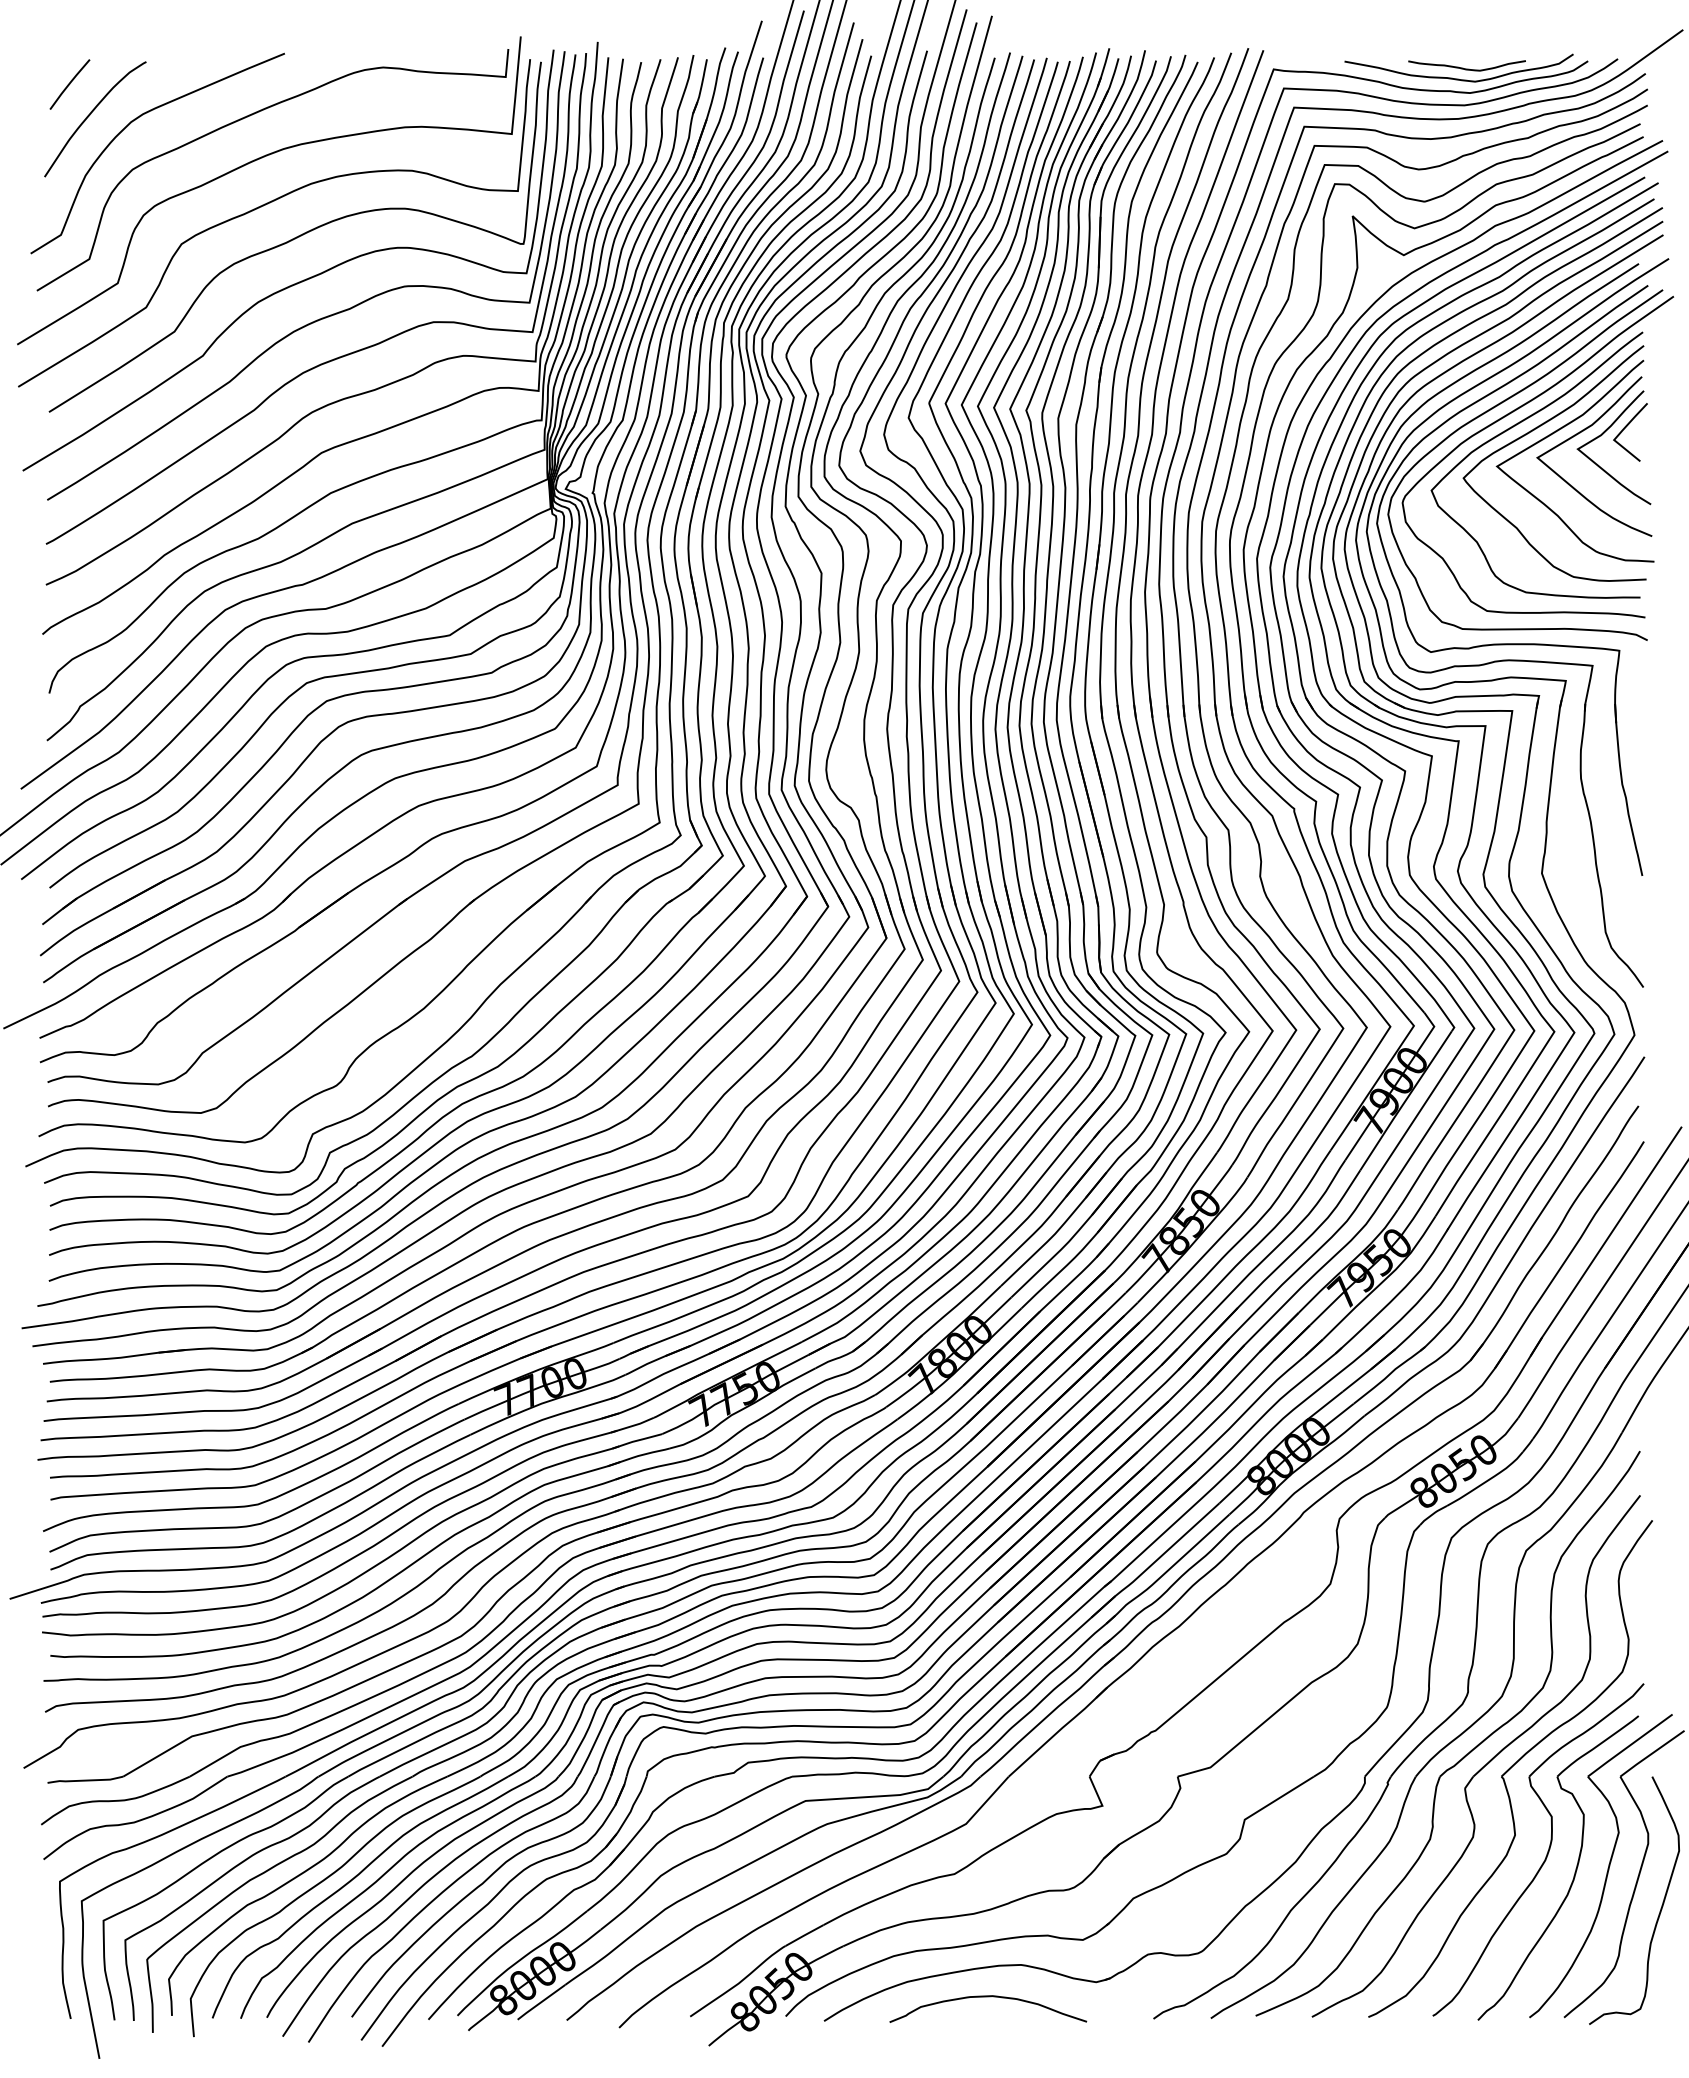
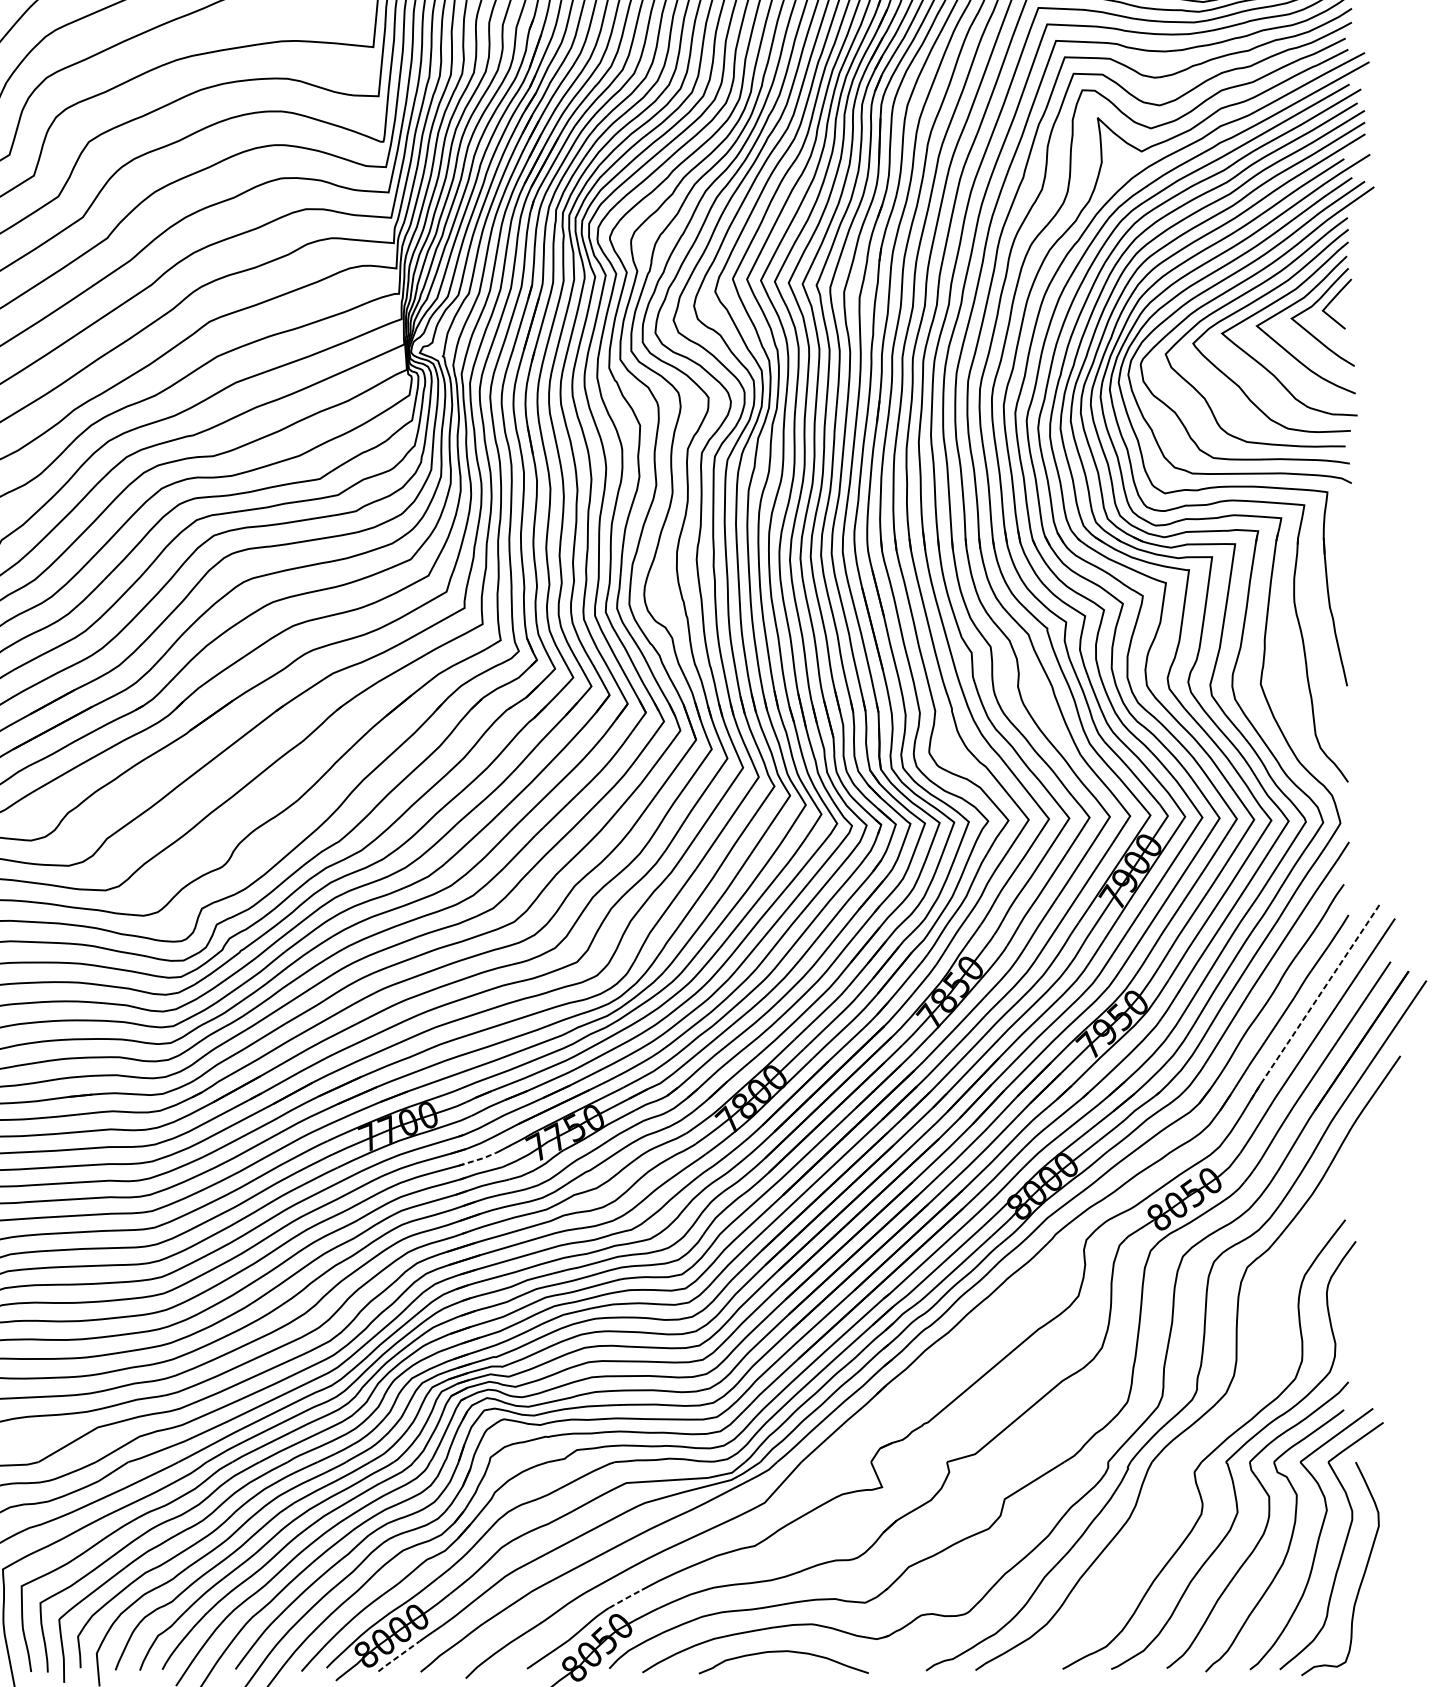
line: (1605, 1241) -> (1315, 1001), solid -> dashed
line: (632, 1426) -> (477, 1160), solid -> dashed
part: (1465, 1754) -> (1194, 1443), removed
line: (804, 1935) -> (625, 1598), solid -> dashed
line: (541, 2002) -> (398, 1656), solid -> dashed

